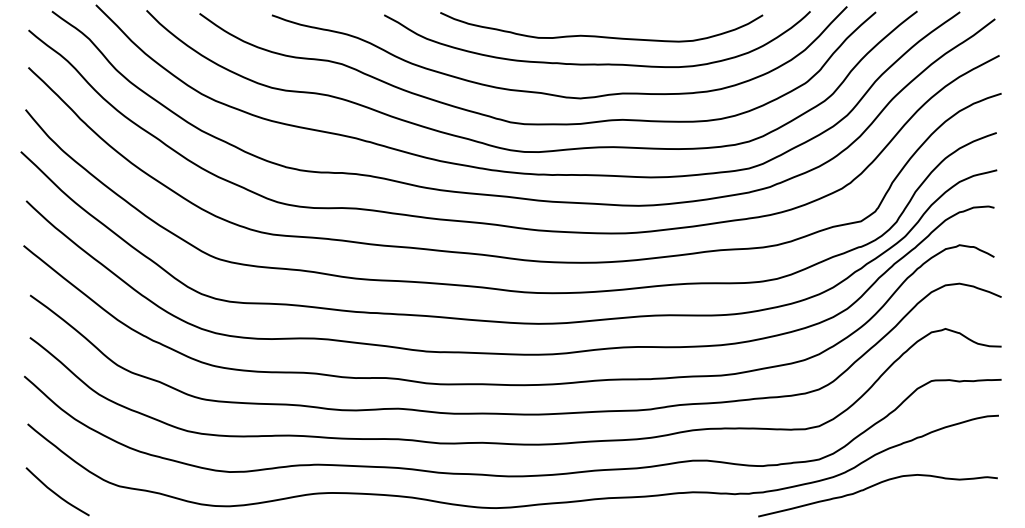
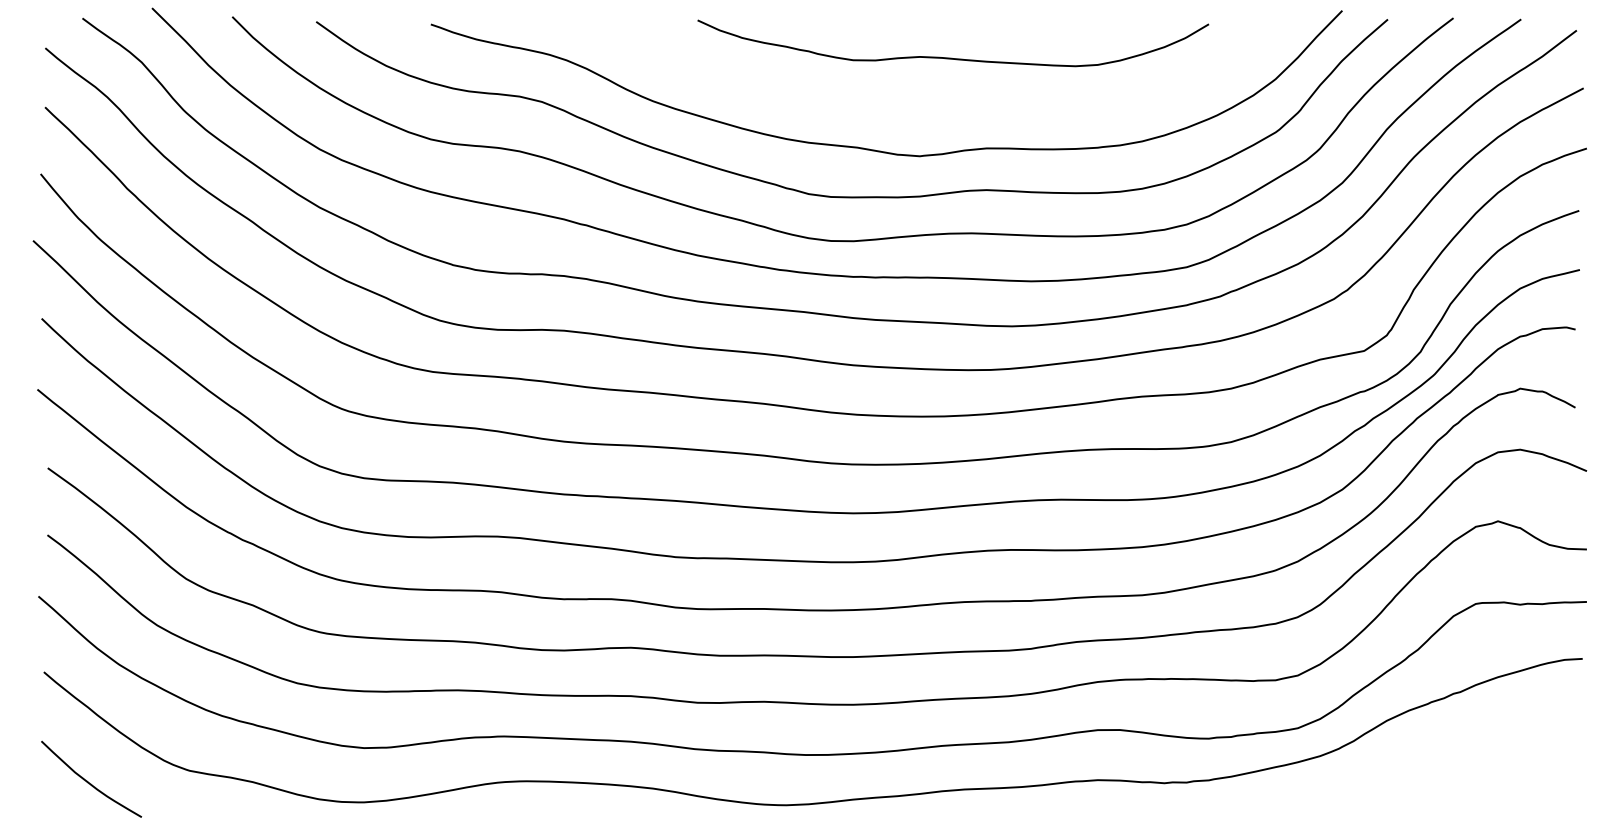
curve: (597, 63) -> (946, 100), removed
curve: (874, 486) -> (1385, 771), removed

